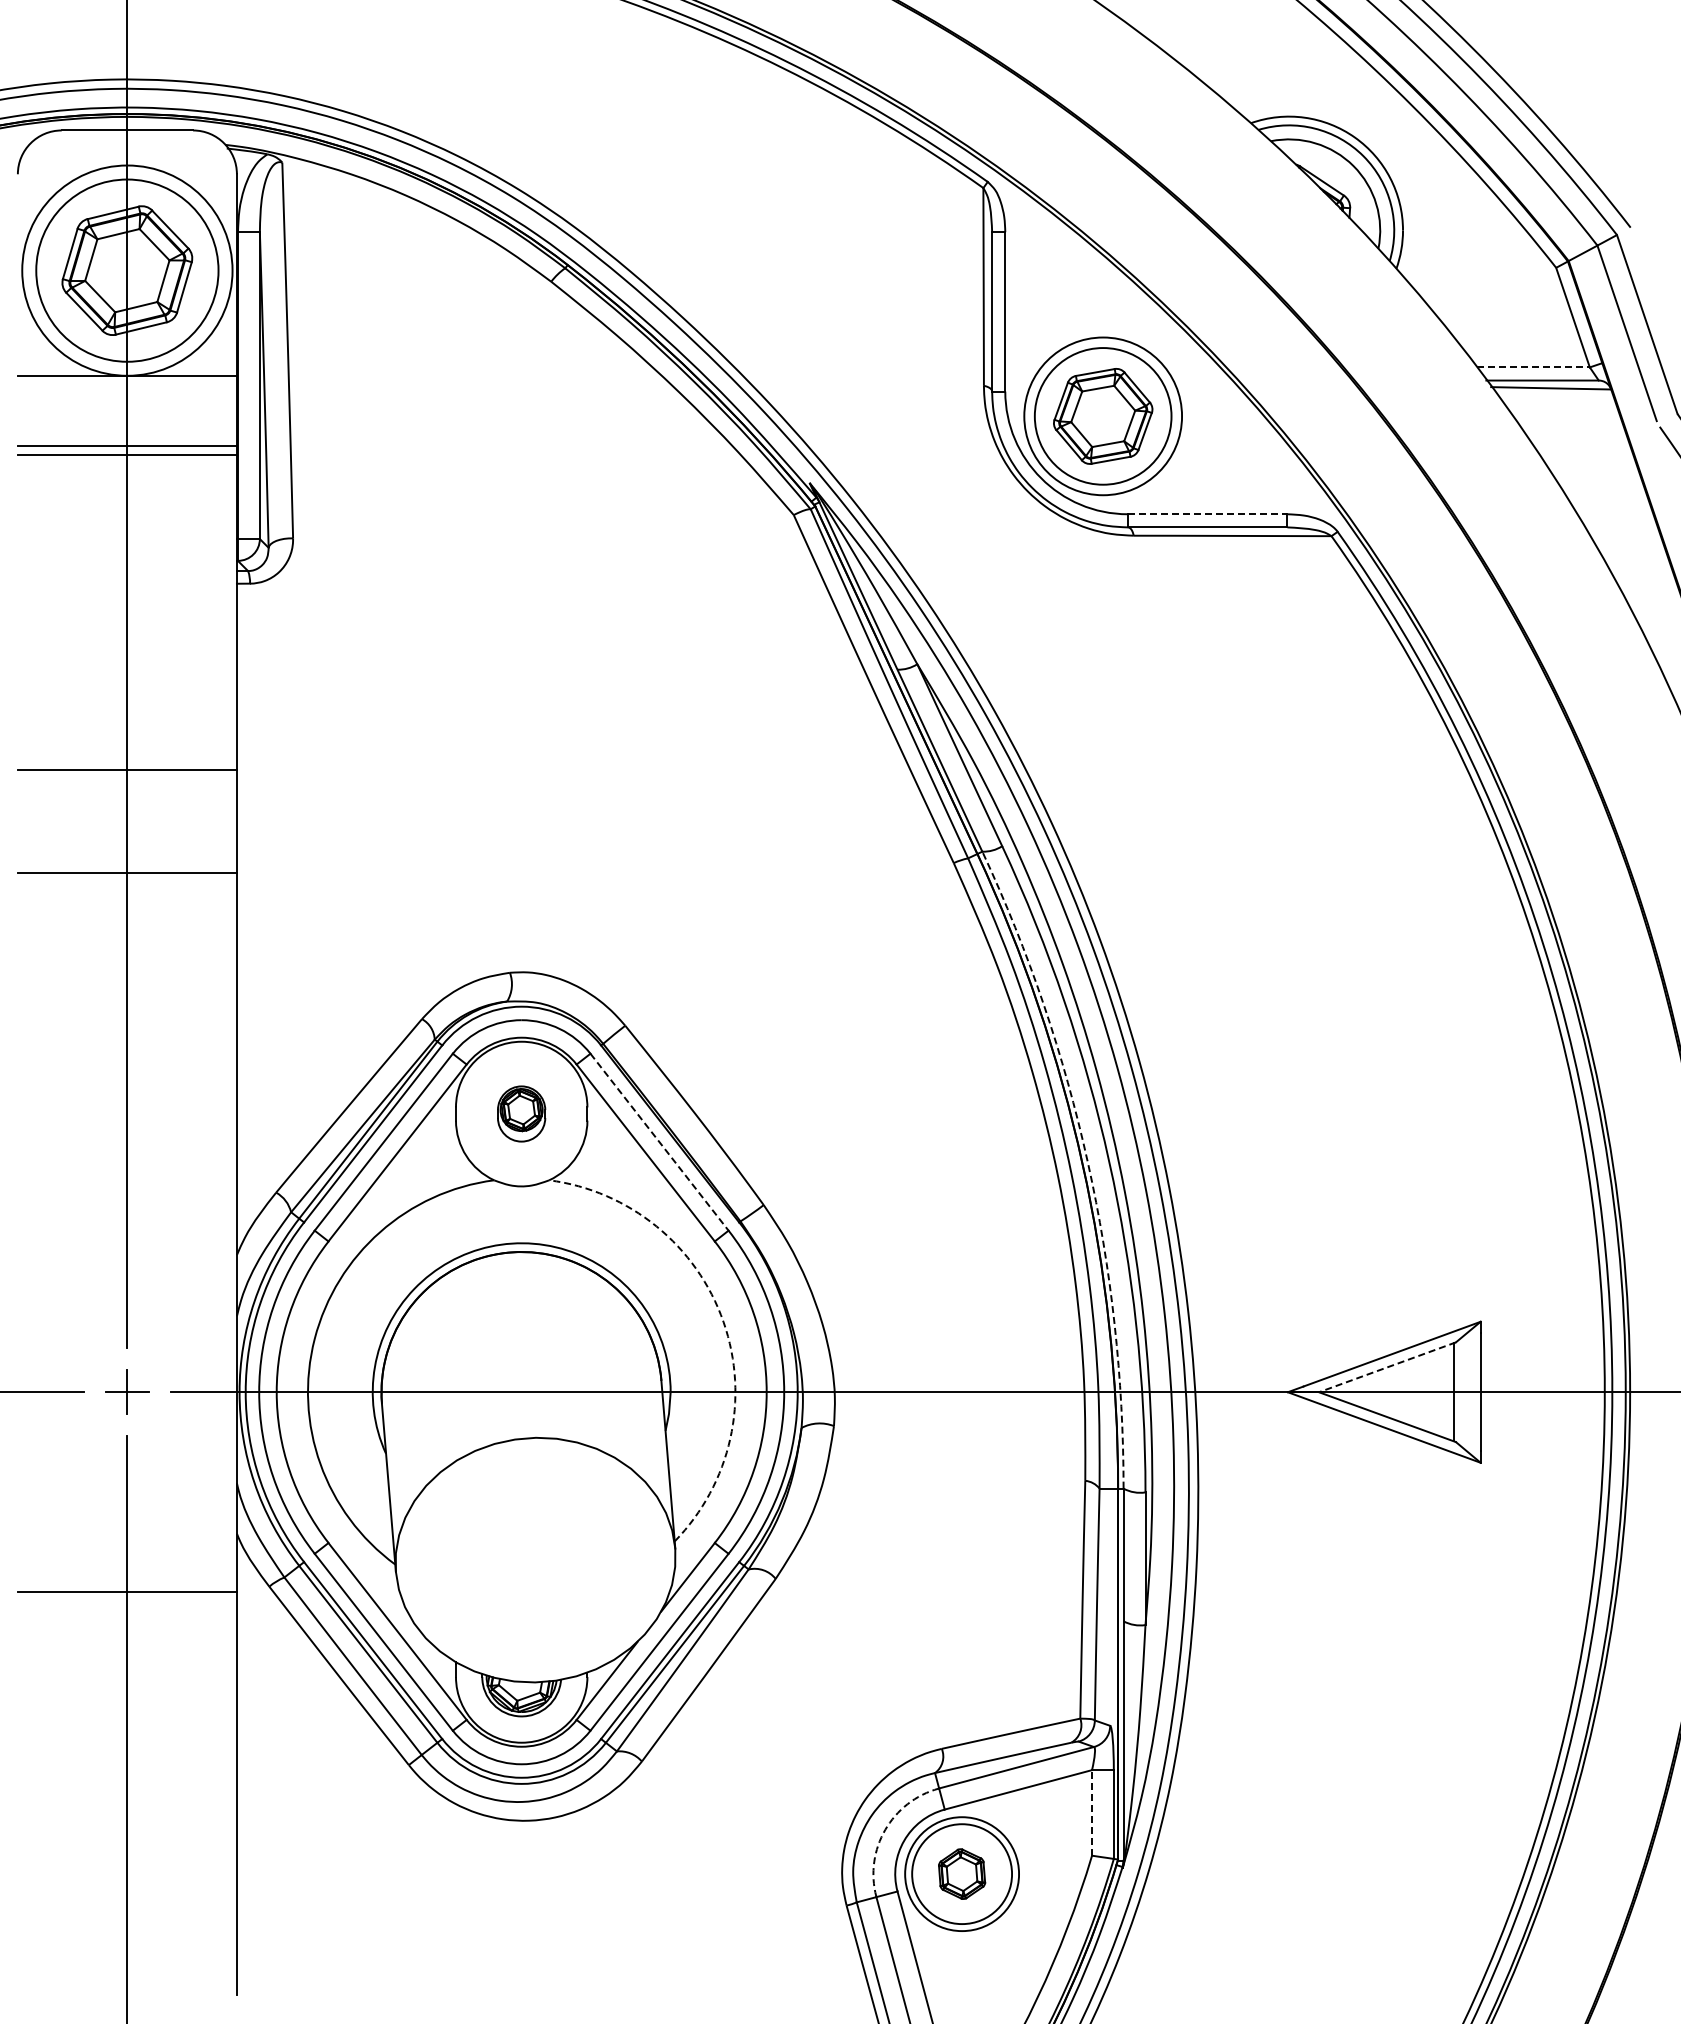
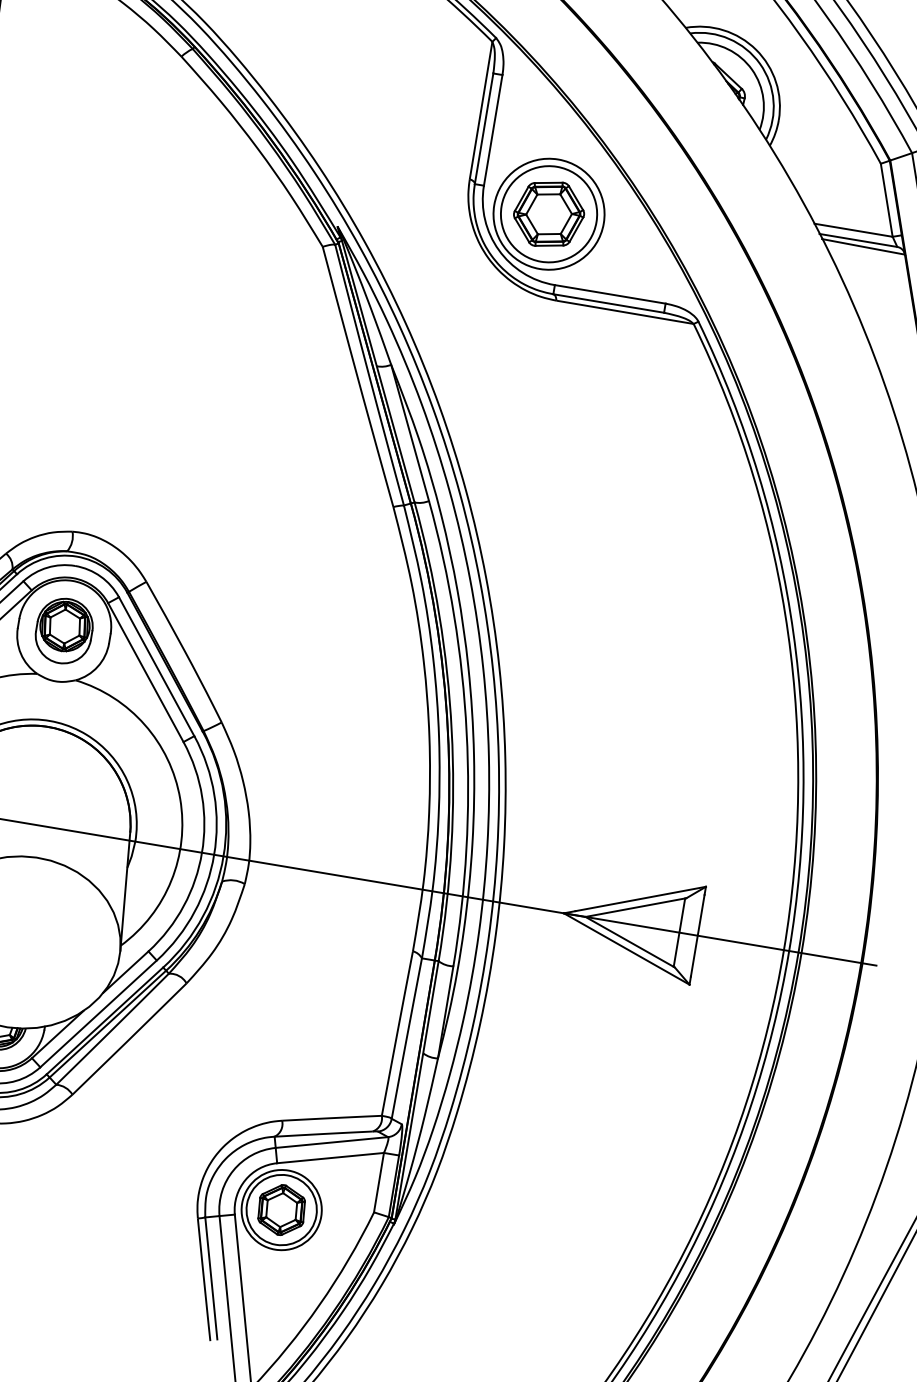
line: (1534, 367) -> (854, 230), dashed -> solid
line: (1207, 514) -> (610, 294), dashed -> solid
part: (521, 1113) -> (64, 630), size x1.67
line: (659, 1142) -> (156, 666), dashed -> solid
arc: (1087, 1162) -> (451, 730), dashed -> solid
arc: (723, 1322) -> (180, 799), dashed -> solid
line: (1387, 1367) -> (635, 907), dashed -> solid
line: (1091, 1812) -> (378, 1182), dashed -> solid
arc: (885, 1829) -> (233, 1170), dashed -> solid
part: (961, 1873) -> (281, 1209), size x1.43

